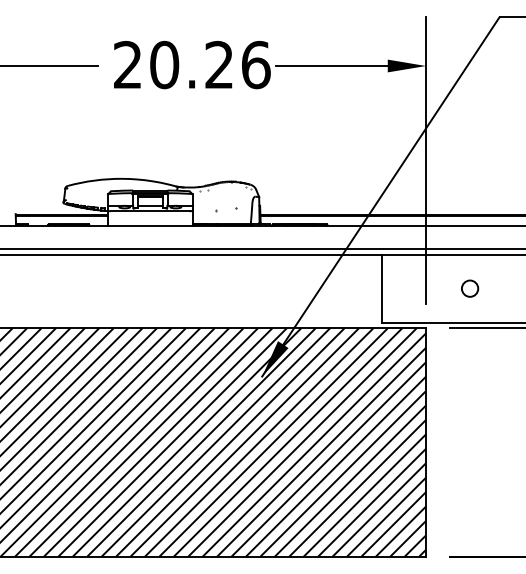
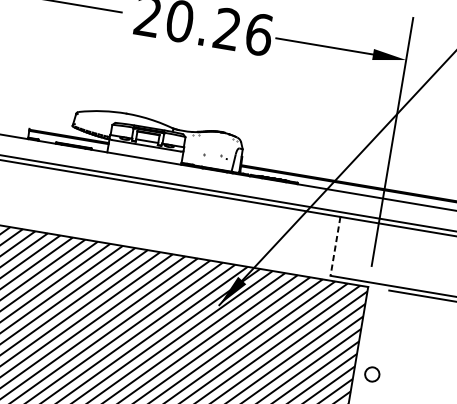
circle: (470, 288) -> (372, 374), moved
line: (381, 289) -> (335, 247), solid -> dashed

